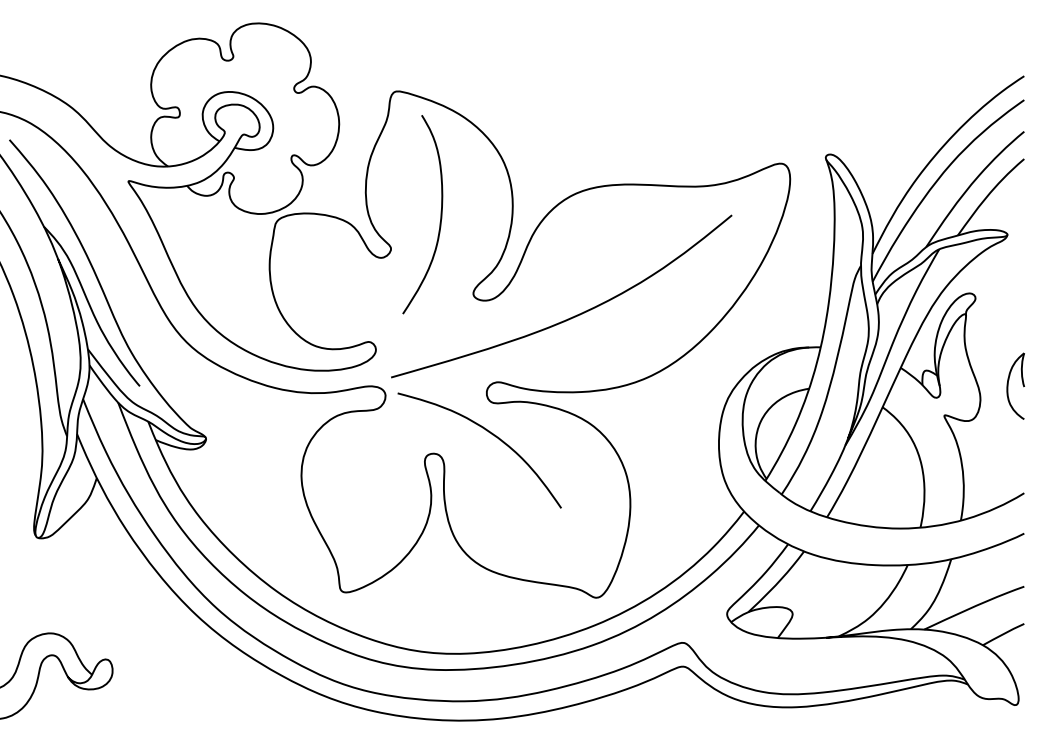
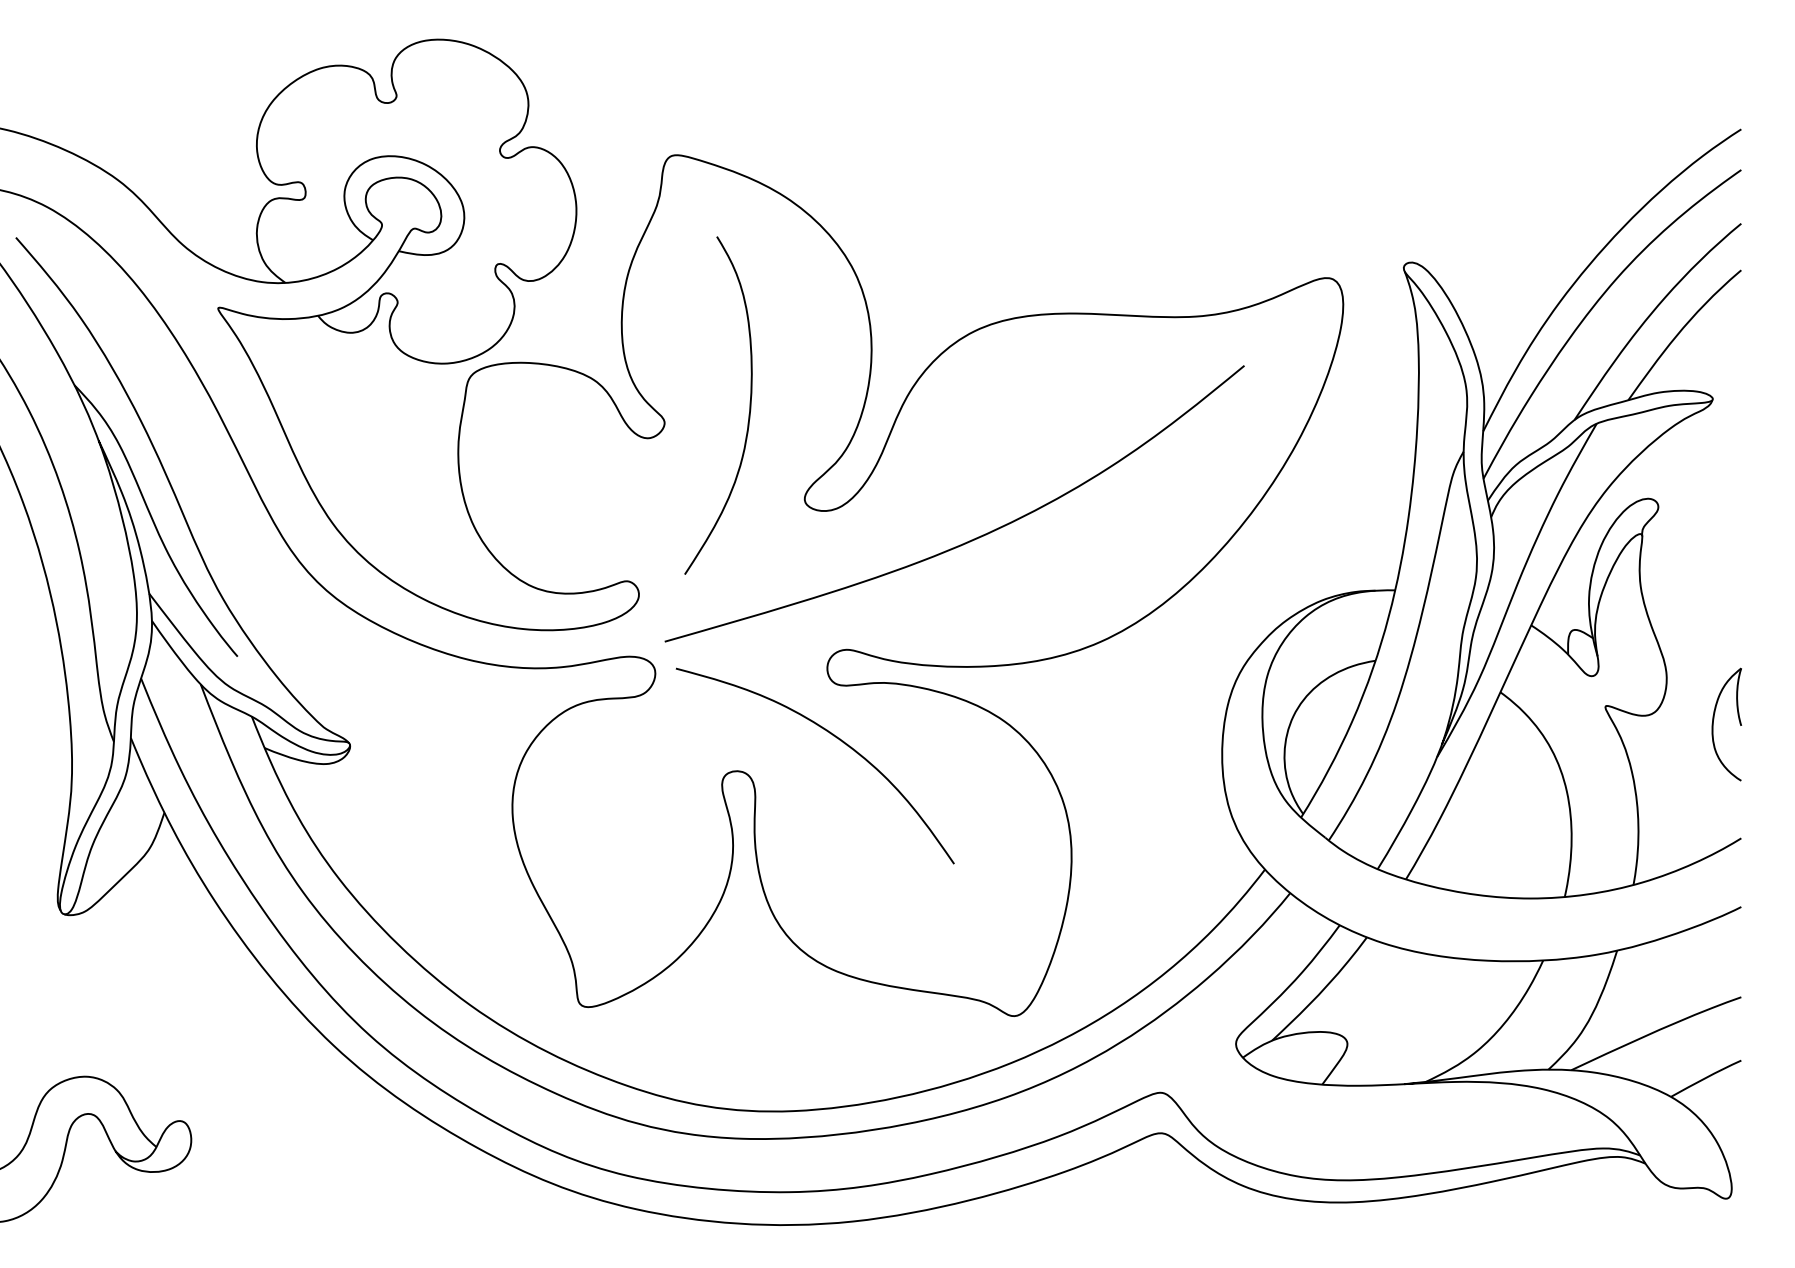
curve: (440, 214) -> (748, 405), moved
part: (1008, 385) -> (1714, 723), moved

